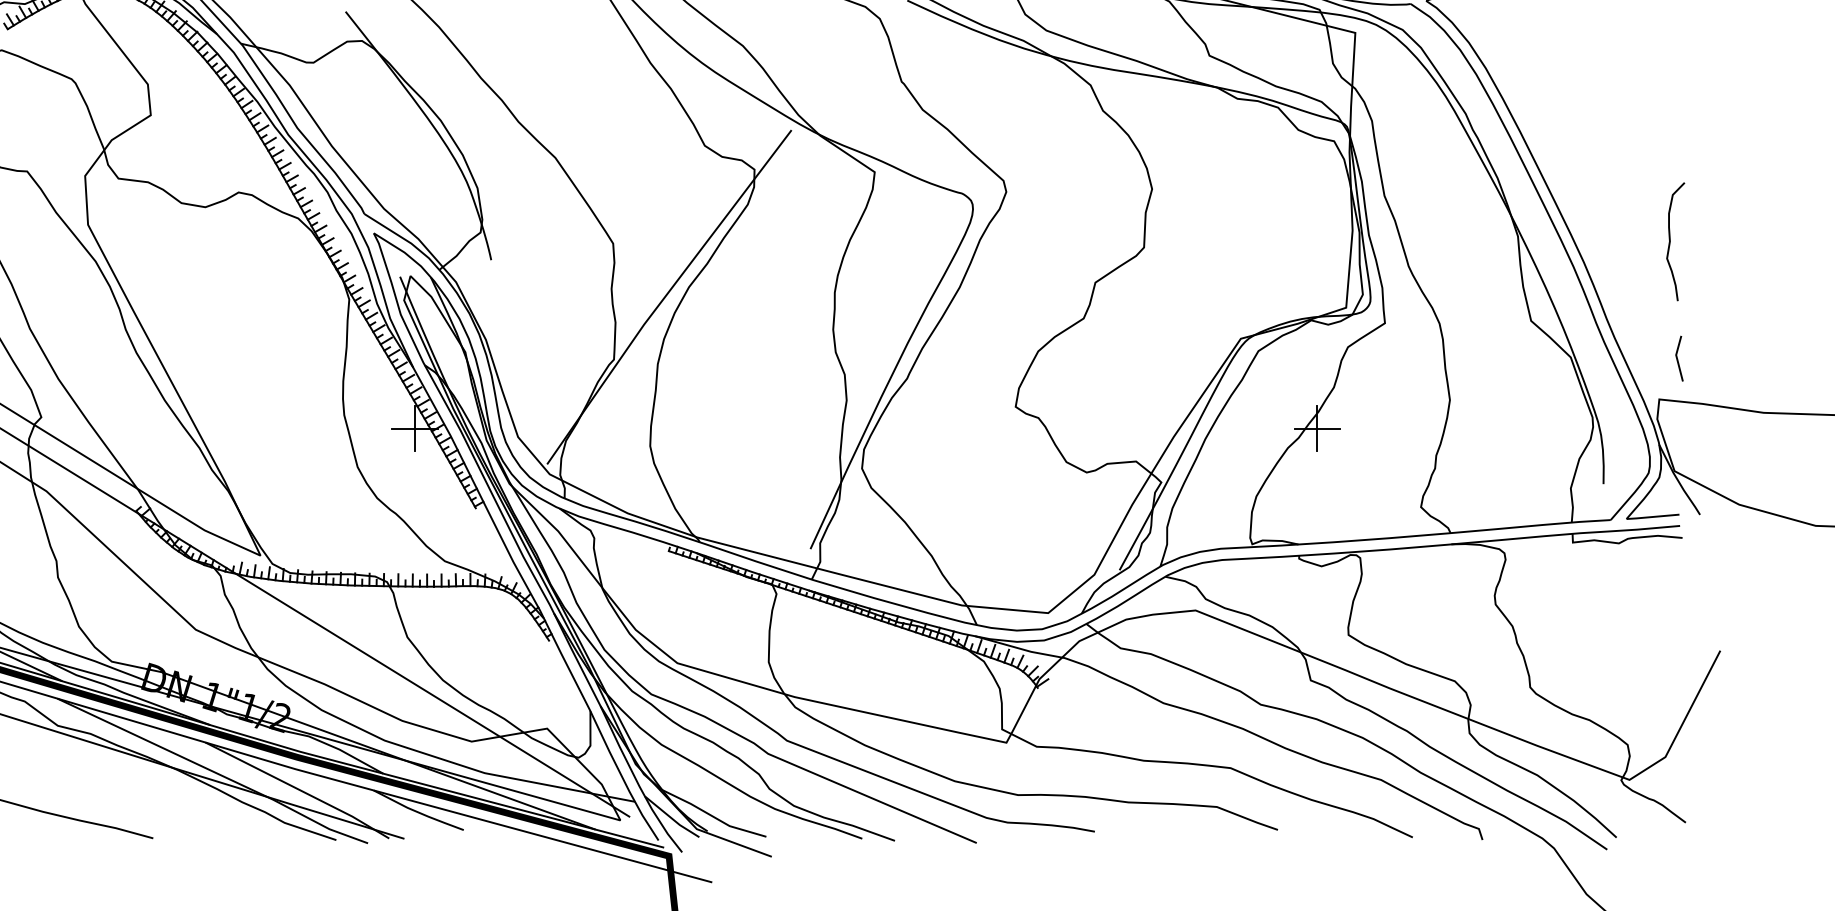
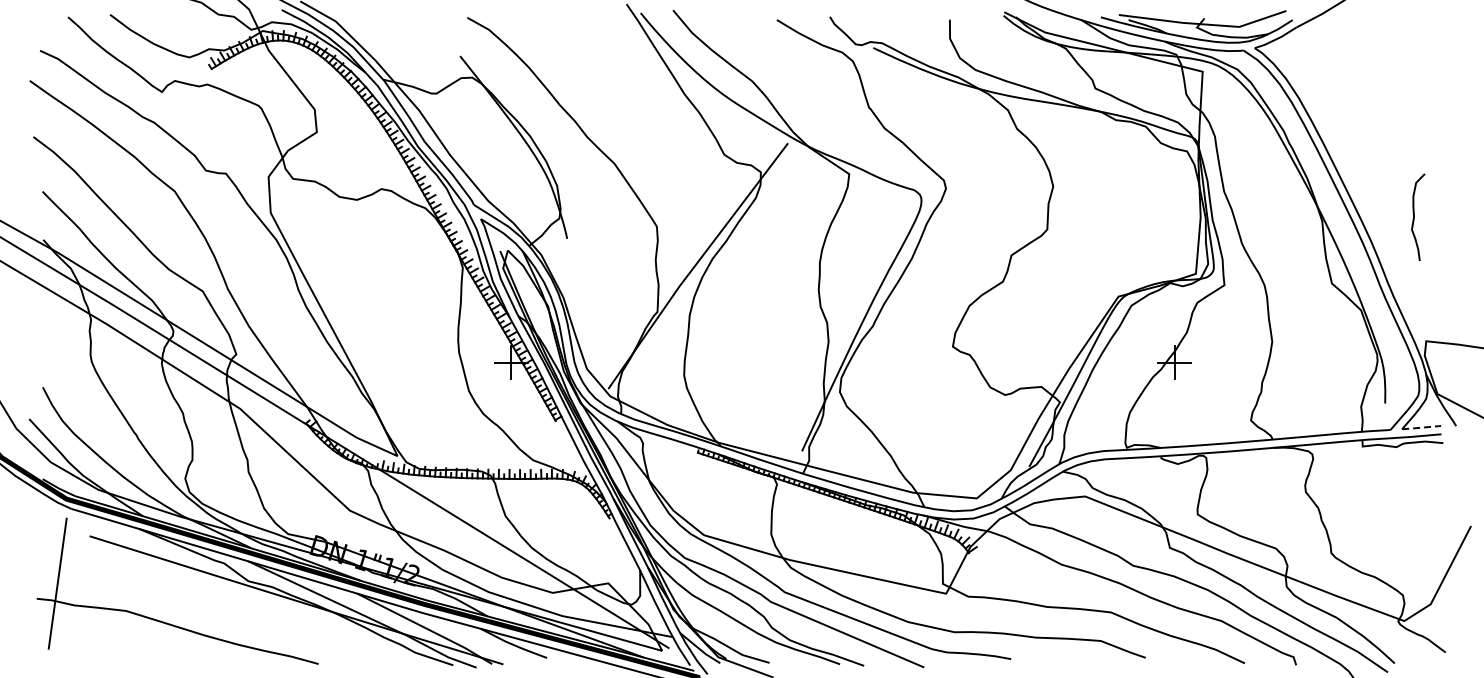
curve: (1670, 240) -> (1414, 216), moved
line: (1678, 358) -> (1440, 311), removed
line: (1652, 516) -> (1421, 427), solid -> dashed

